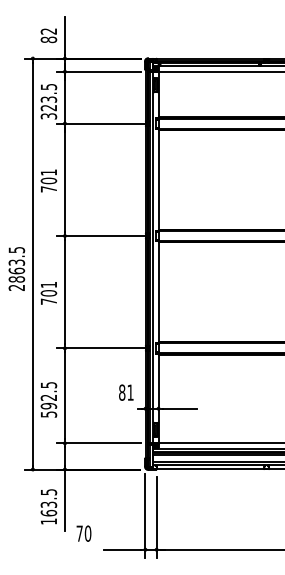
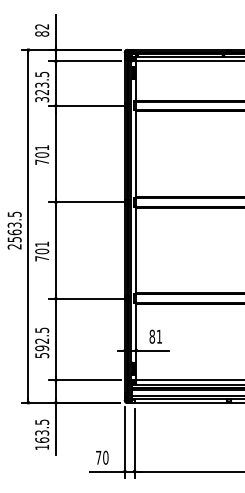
text: (16, 279) -> (14, 239), 2863.5 -> 2563.5
text: (126, 392) -> (155, 336), moved
text: (83, 533) -> (101, 457), moved

